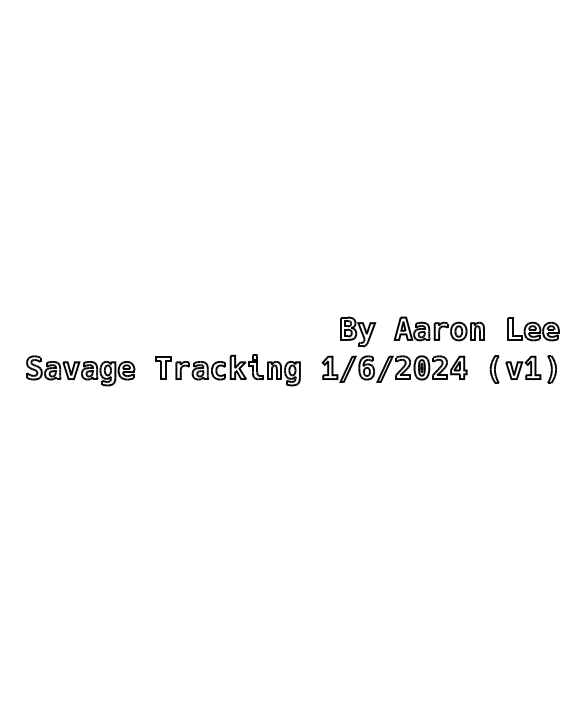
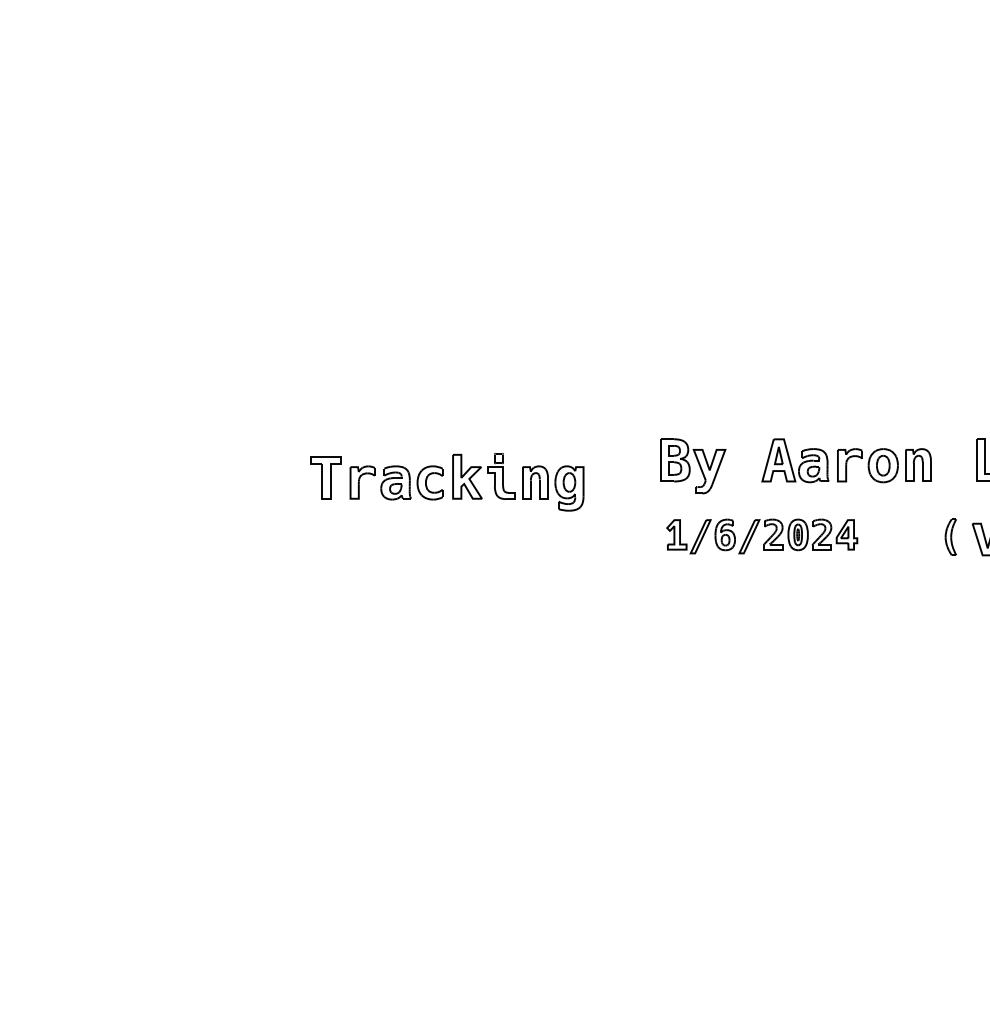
part: (394, 368) -> (761, 535), size x0.7
part: (494, 369) -> (950, 537), size x0.7
part: (80, 370) -> (169, 539), removed
part: (227, 370) -> (446, 482), moved

